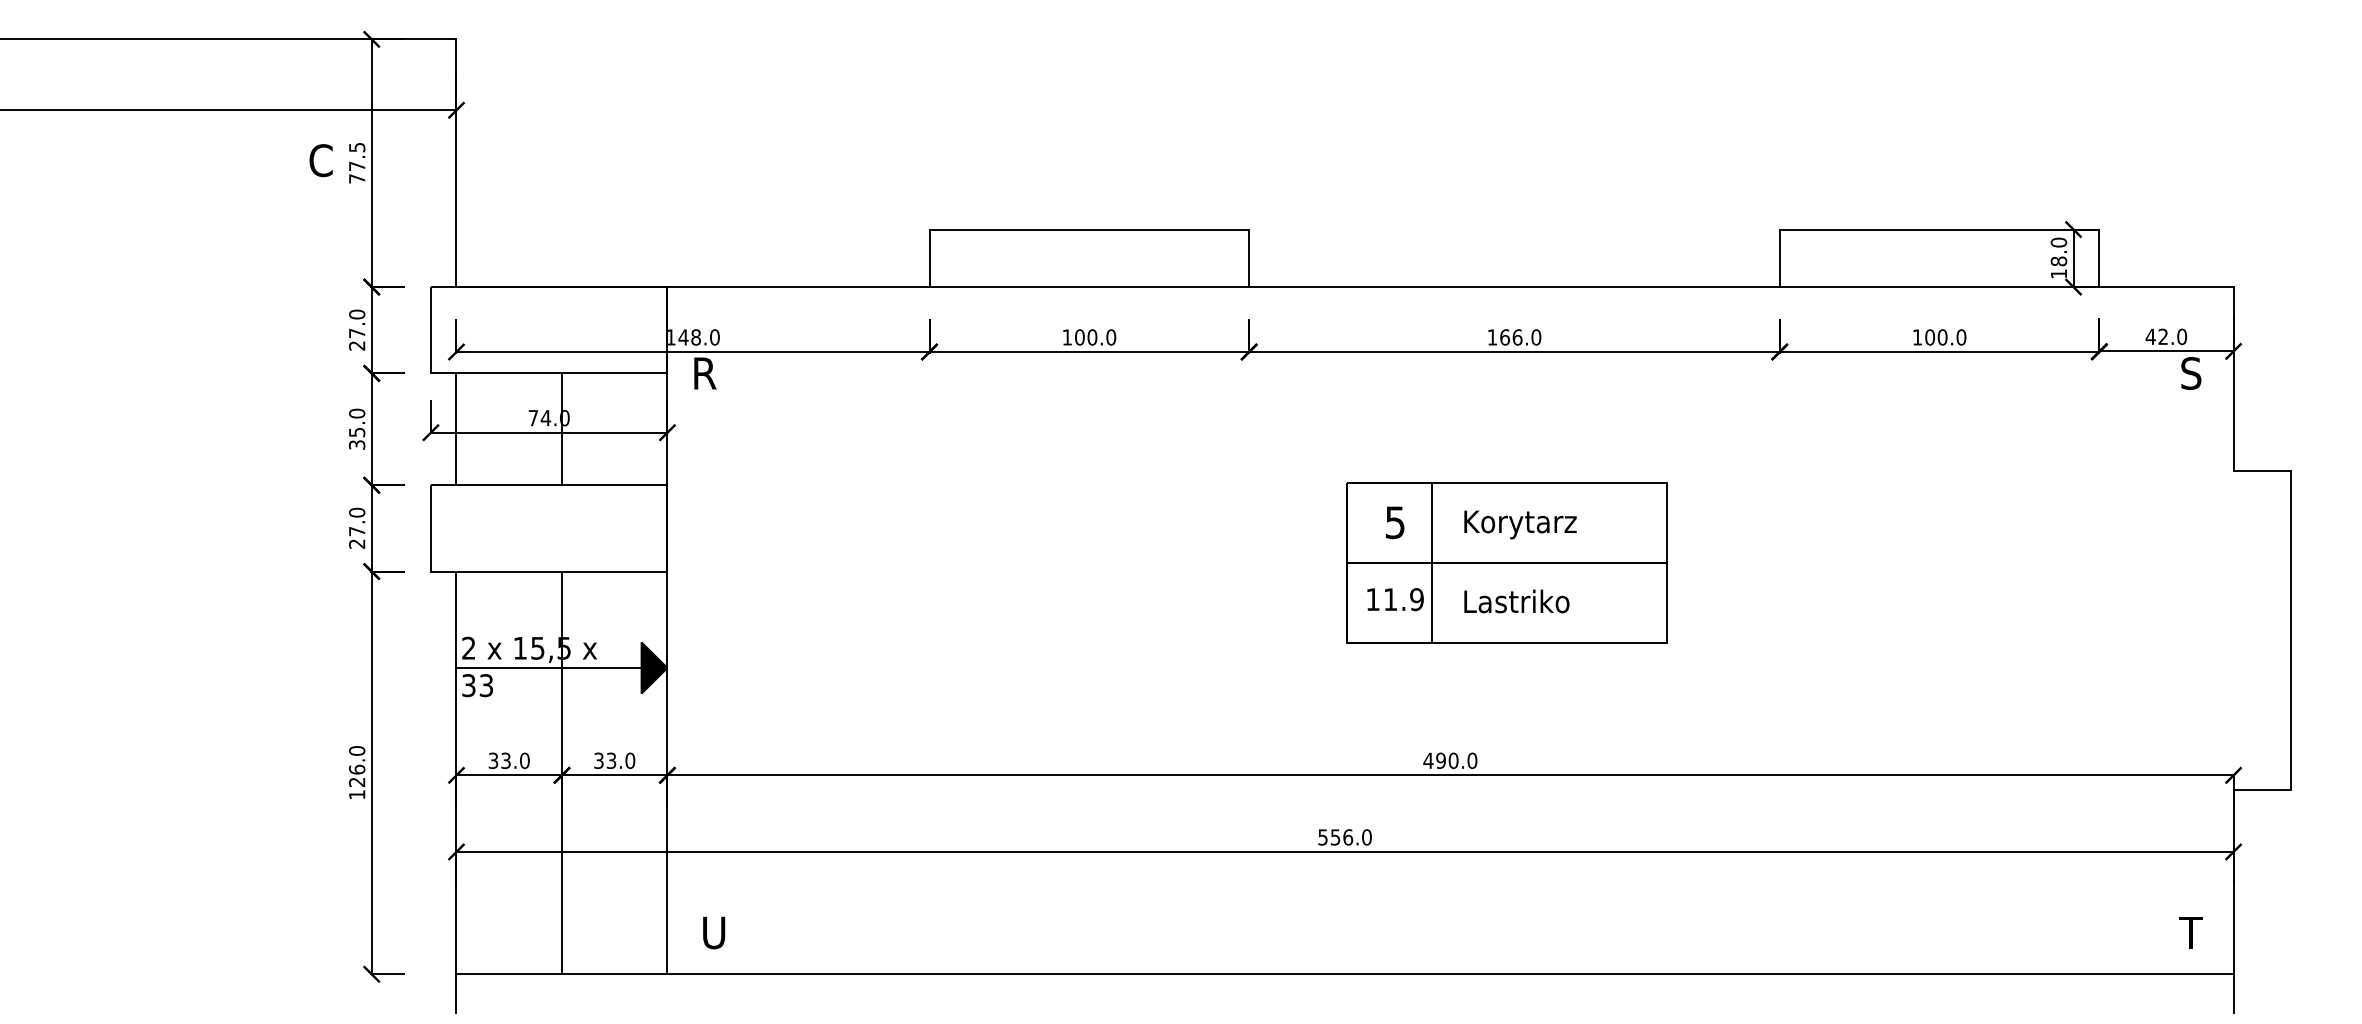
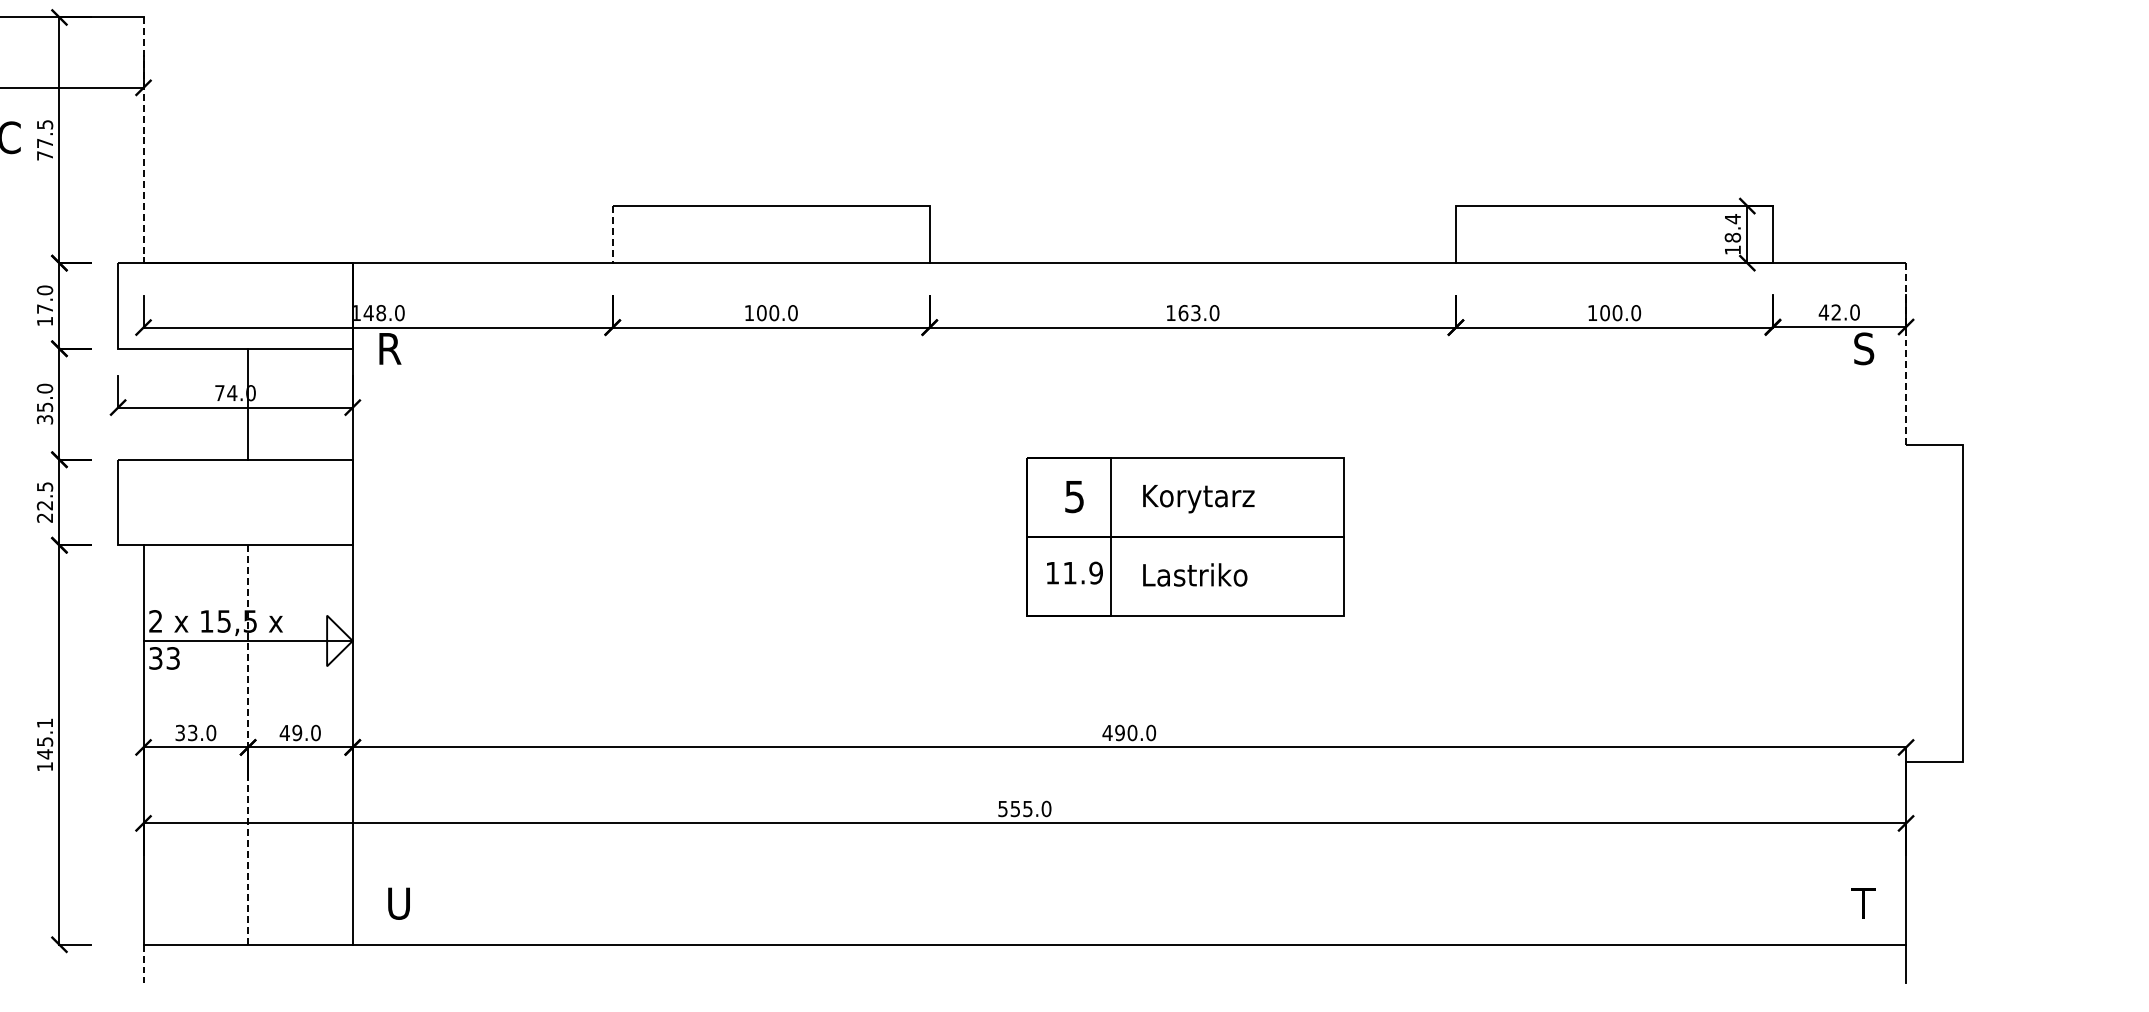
line: (456, 163) -> (143, 140), solid -> dashed
text: (2058, 242) -> (1732, 218), 18.0 -> 18.4
line: (929, 258) -> (612, 234), solid -> dashed
text: (1517, 337) -> (1195, 313), 166.0 -> 163.0
text: (357, 345) -> (45, 321), 27.0 -> 17.0
line: (2233, 378) -> (1905, 353), solid -> dashed
line: (456, 429) -> (143, 404), removed
text: (357, 521) -> (45, 495), 27.0 -> 22.5
fill: (654, 667) -> (339, 640), removed
text: (604, 760) -> (290, 732), 33.0 -> 49.0
text: (357, 766) -> (45, 738), 126.0 -> 145.1
line: (561, 773) -> (247, 745), solid -> dashed
text: (1348, 837) -> (1028, 809), 556.0 -> 555.0
line: (456, 993) -> (143, 963), solid -> dashed

